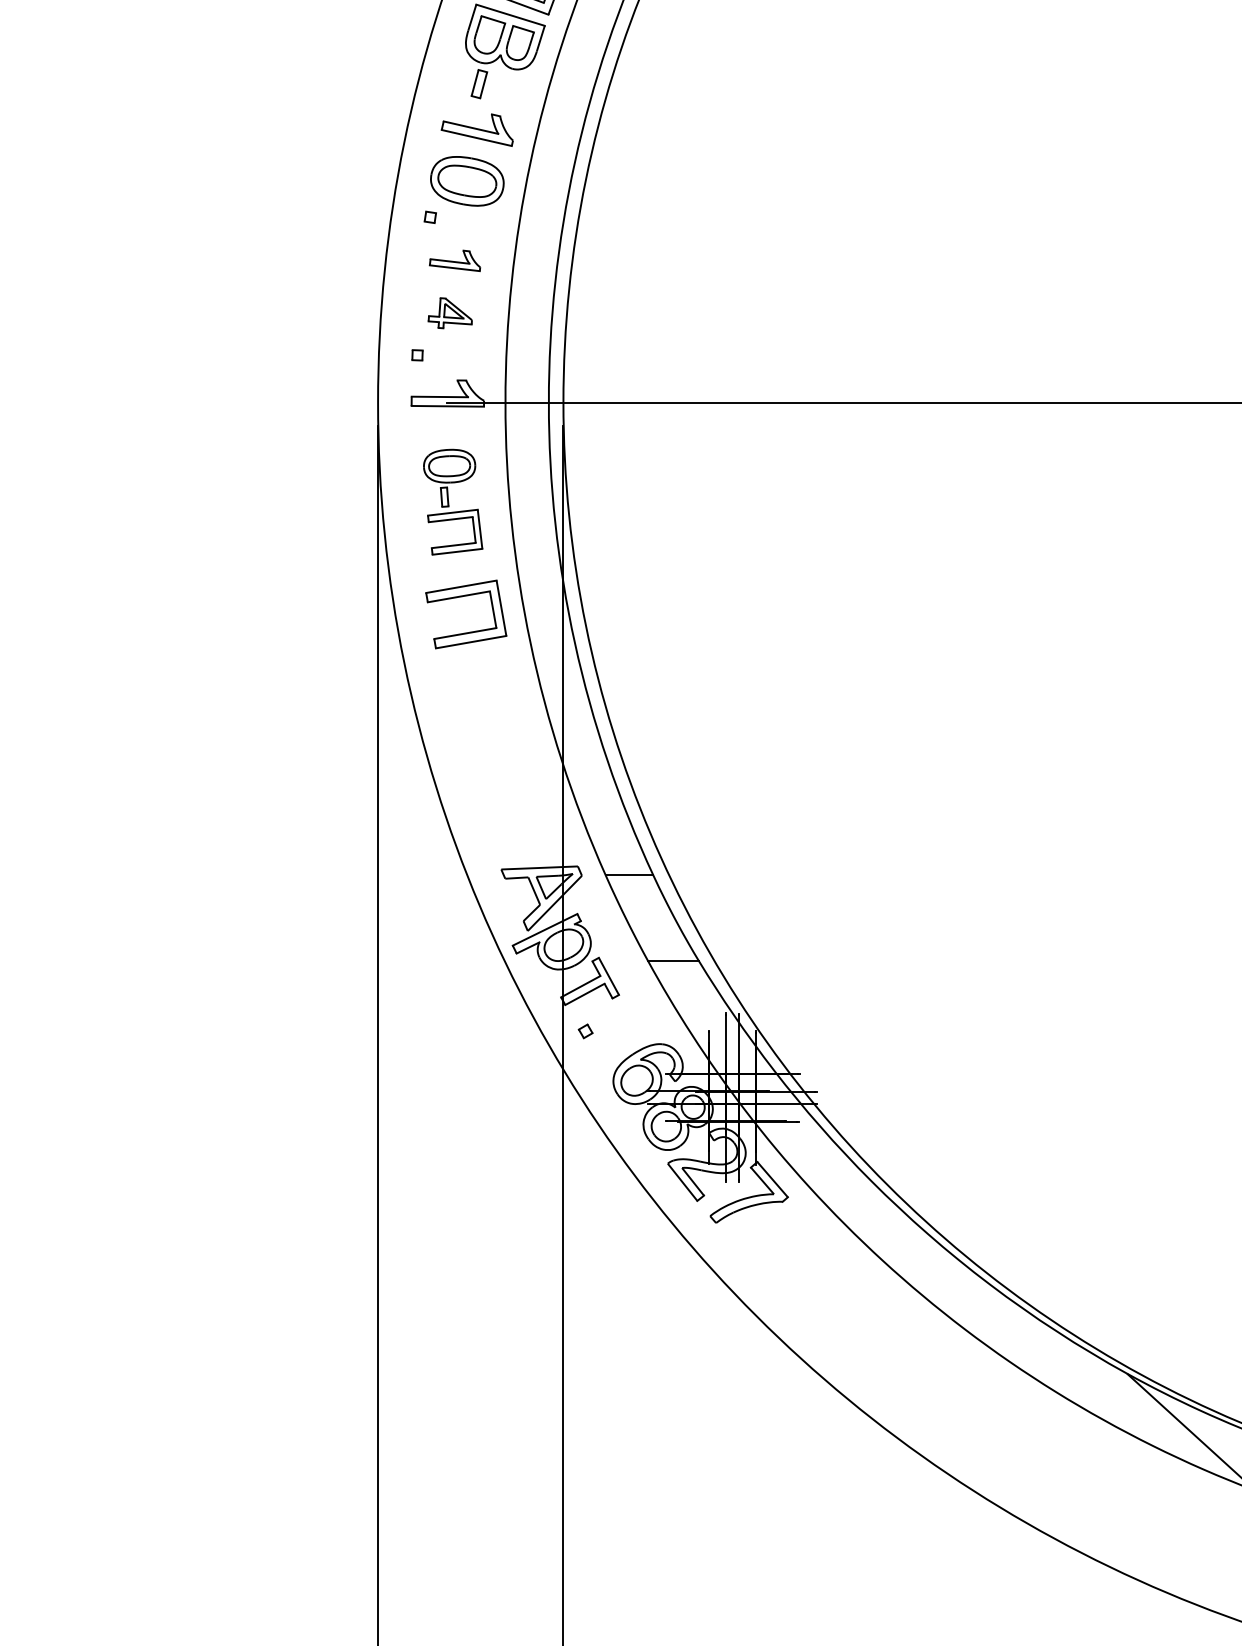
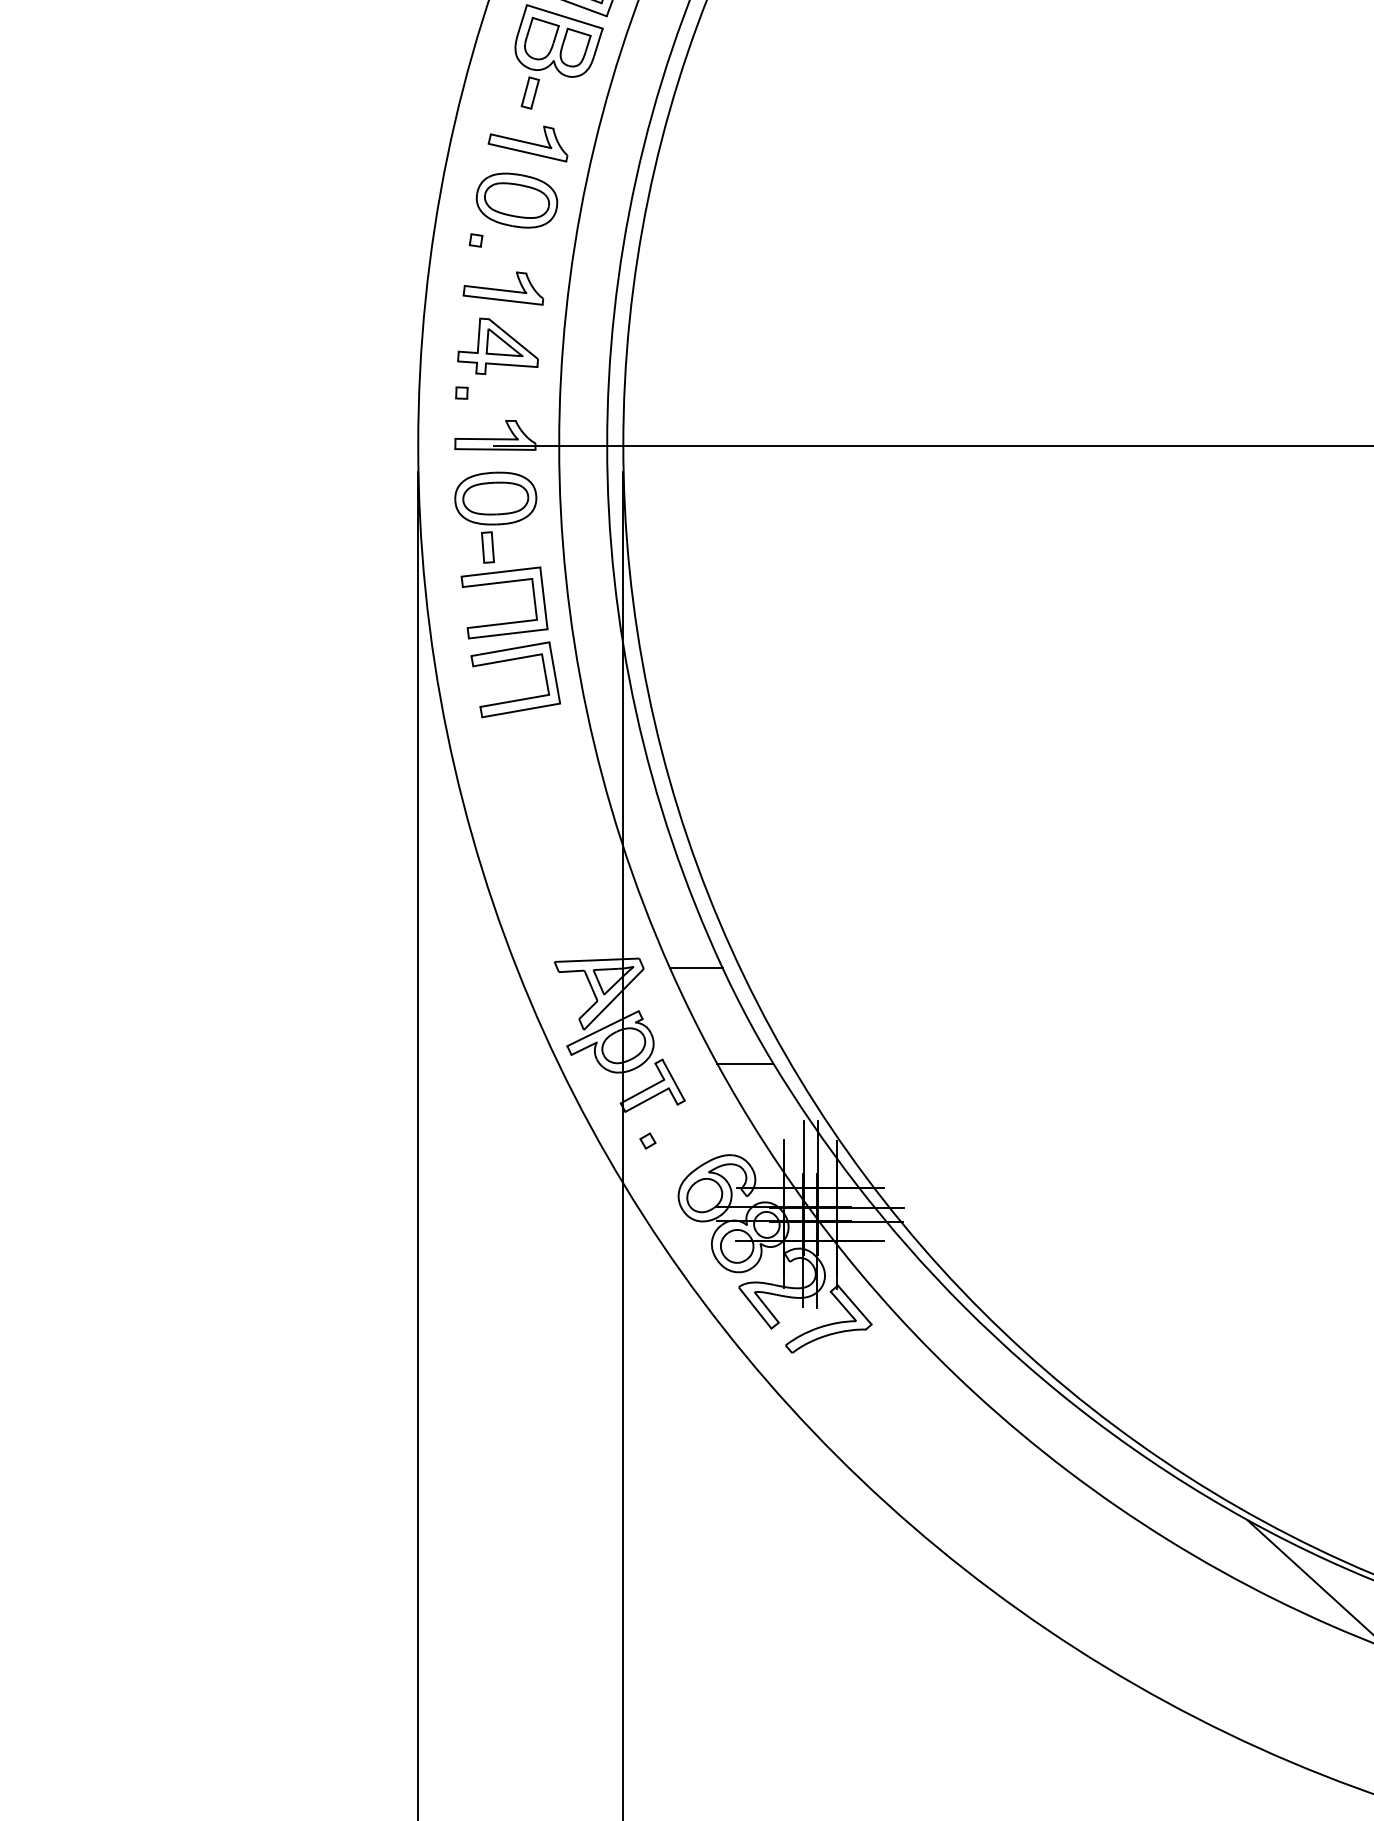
part: (454, 260) -> (502, 288), size x1.43
part: (450, 313) -> (498, 346), size x1.67
part: (452, 502) -> (500, 555), size x1.43

